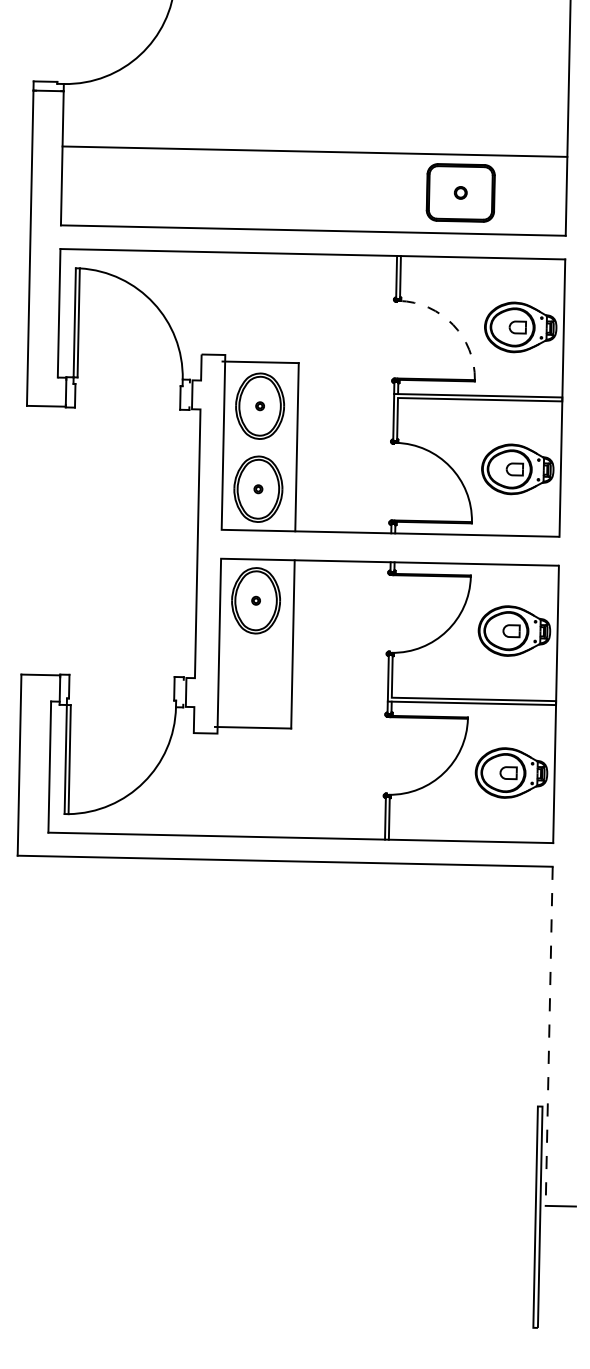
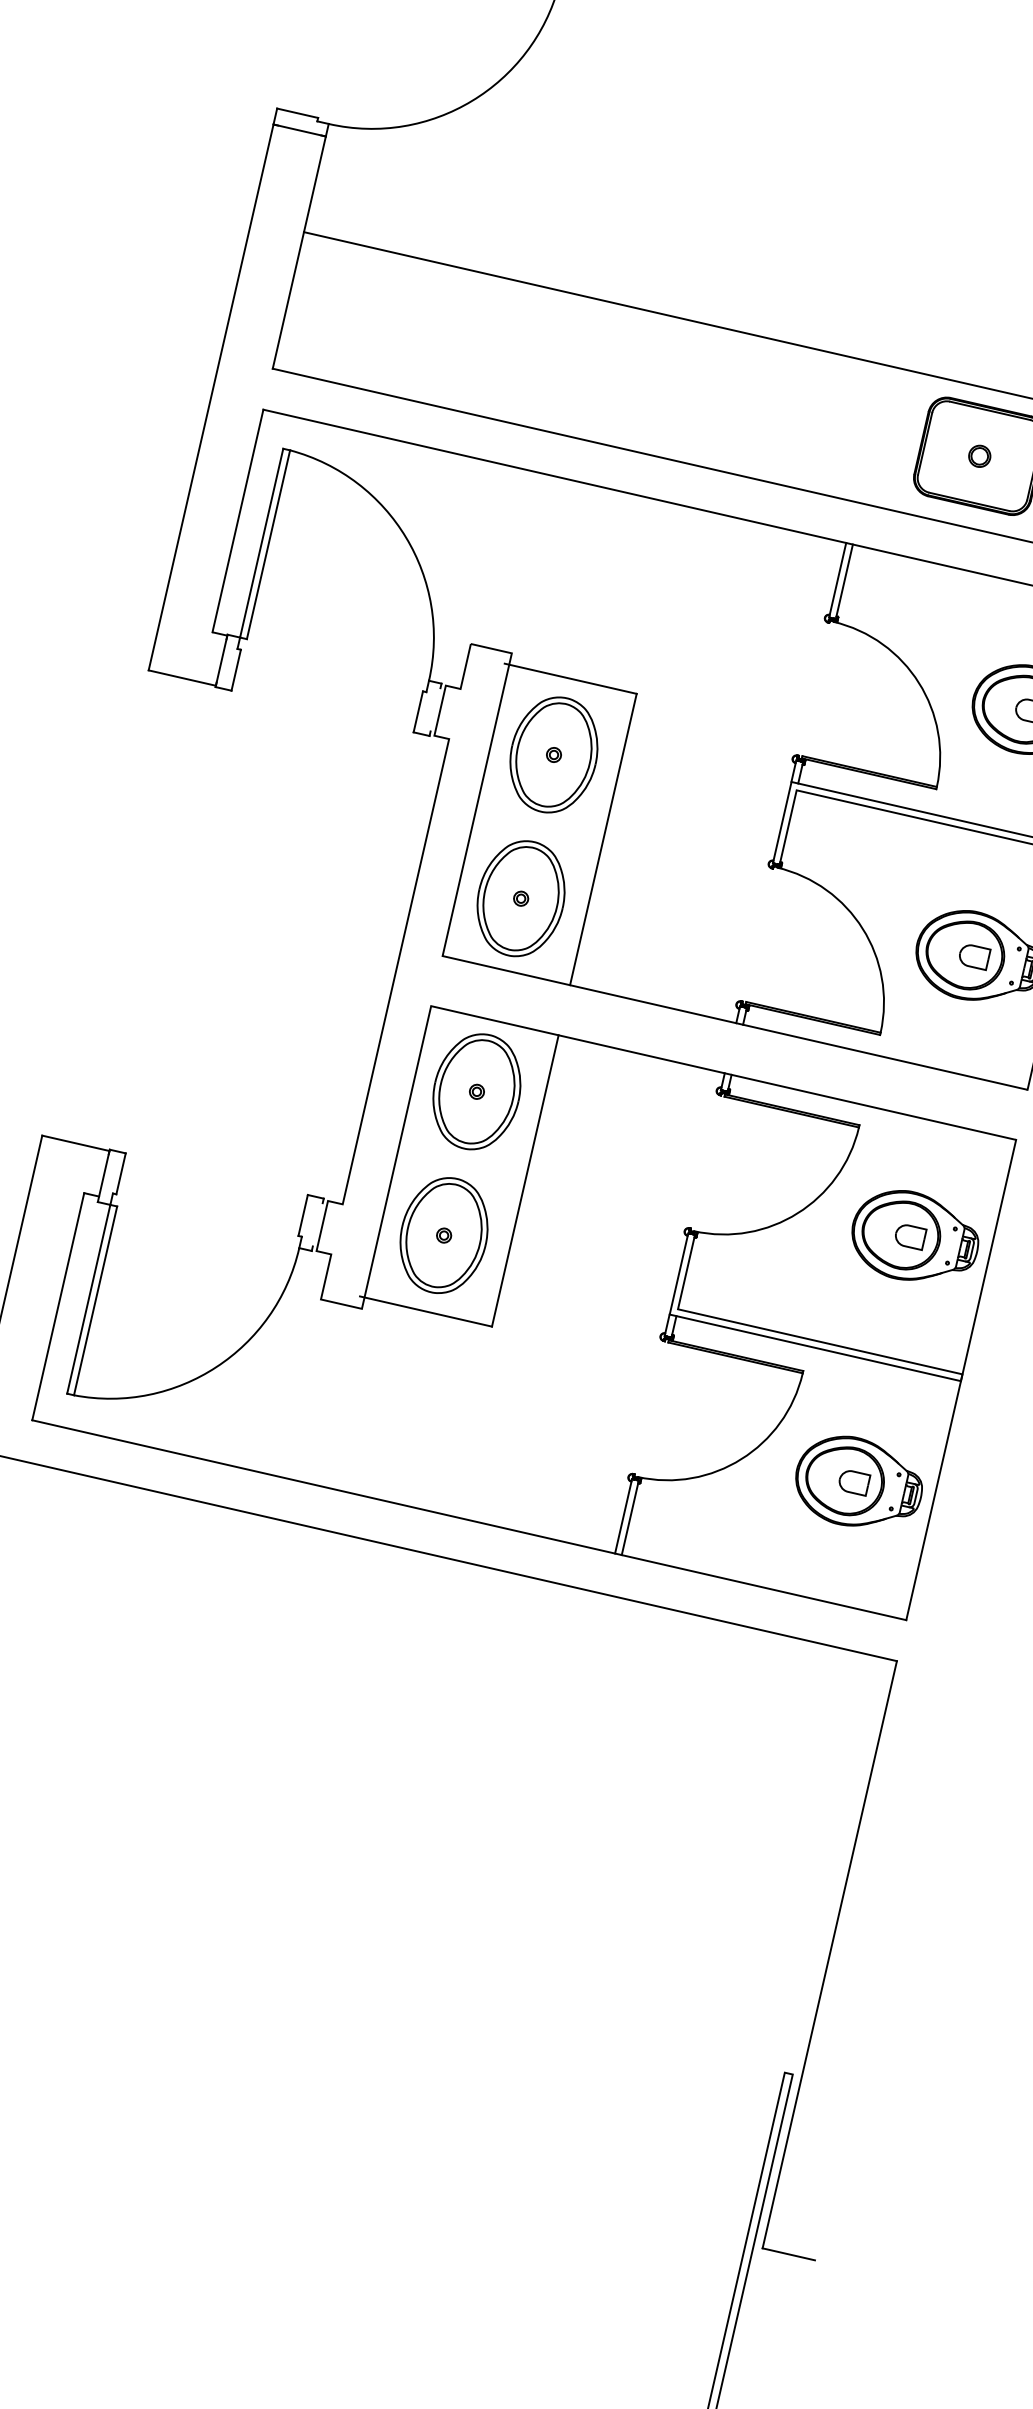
arc: (453, 324) -> (919, 682), dashed -> solid
part: (254, 683) -> (444, 1235), added
line: (549, 1036) -> (830, 1955), dashed -> solid

